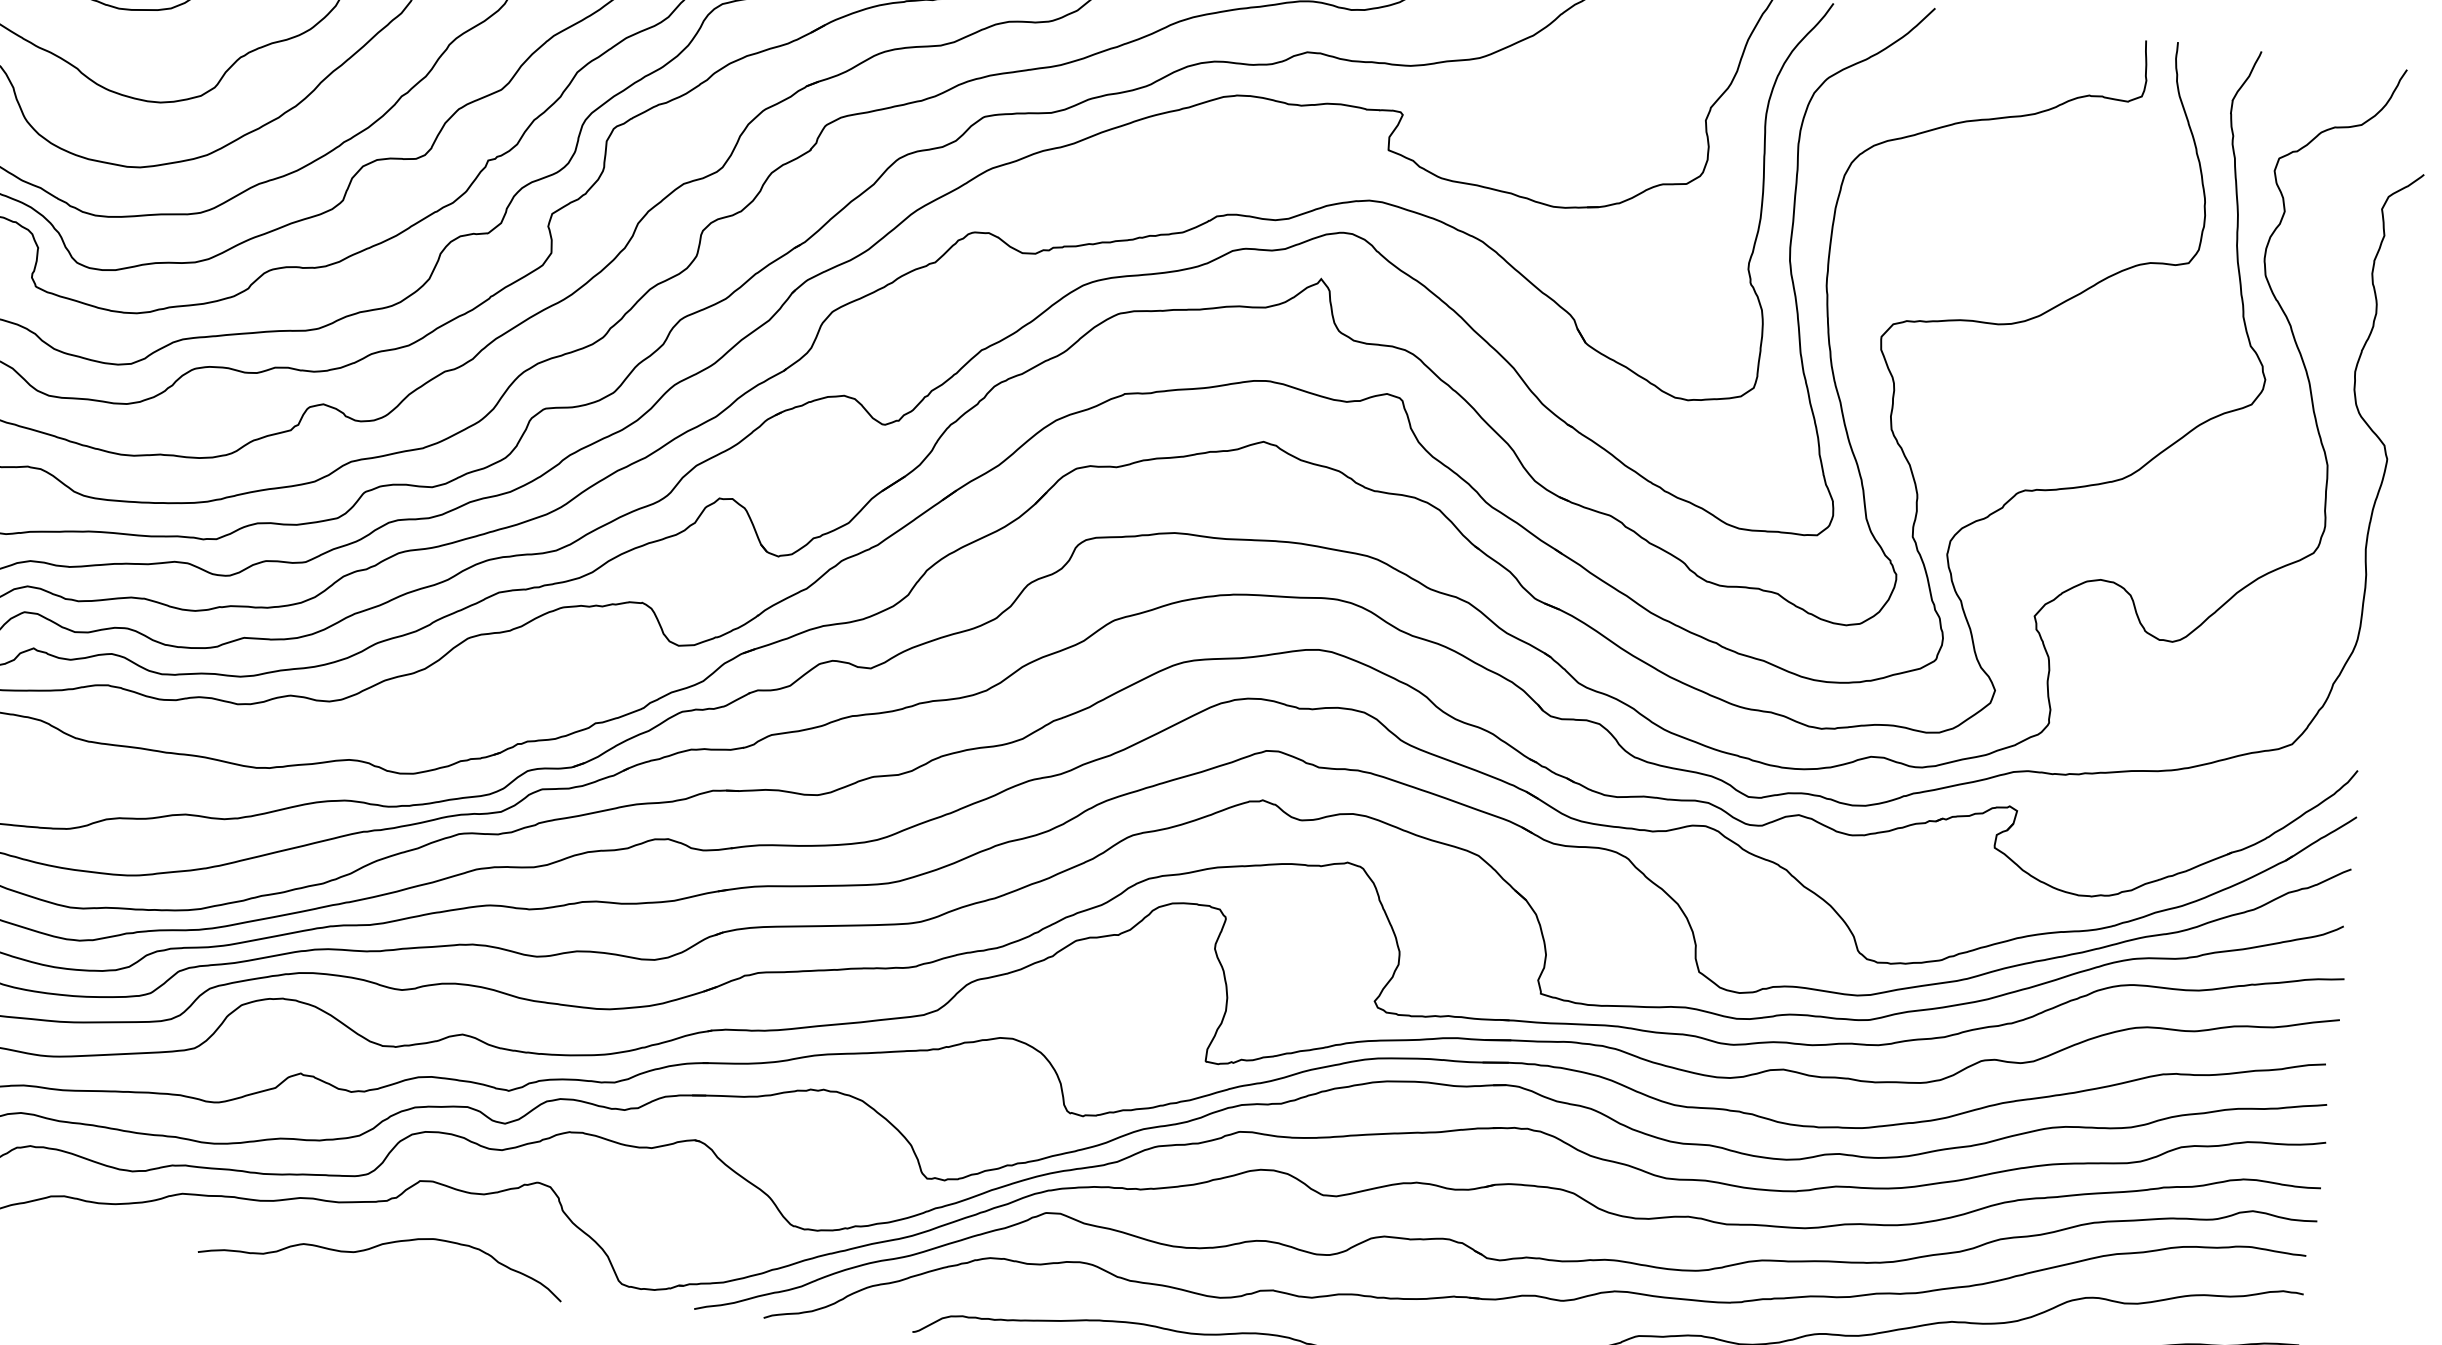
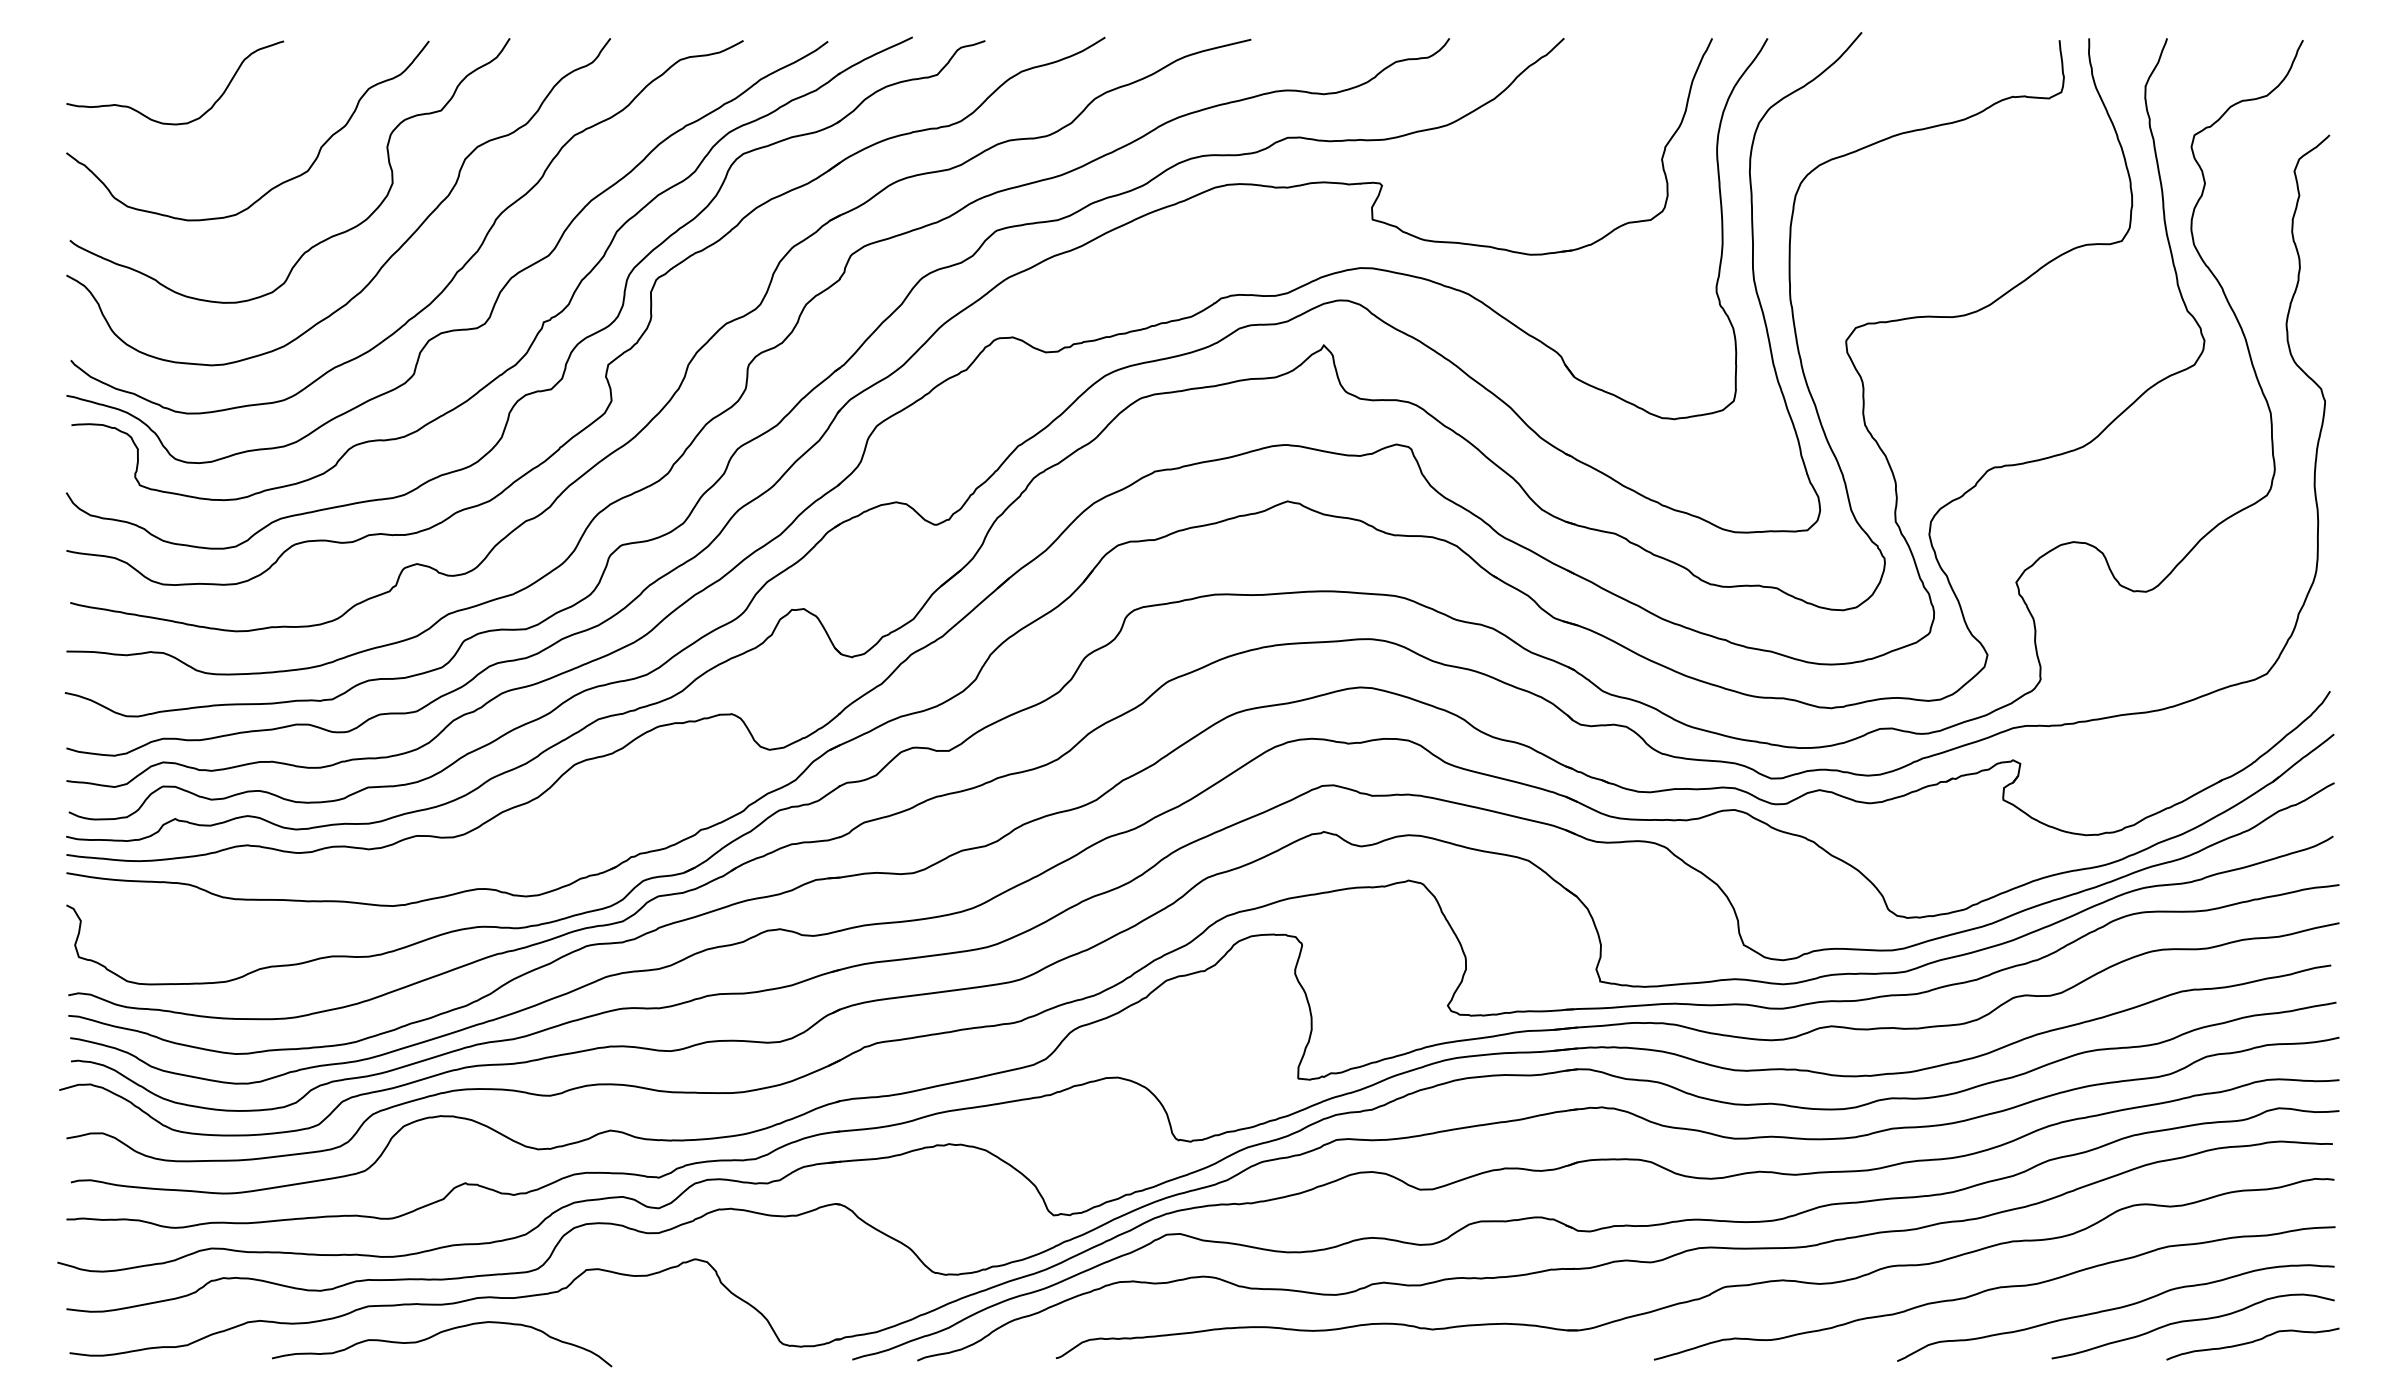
curve: (379, 1246) -> (438, 1334), moved

